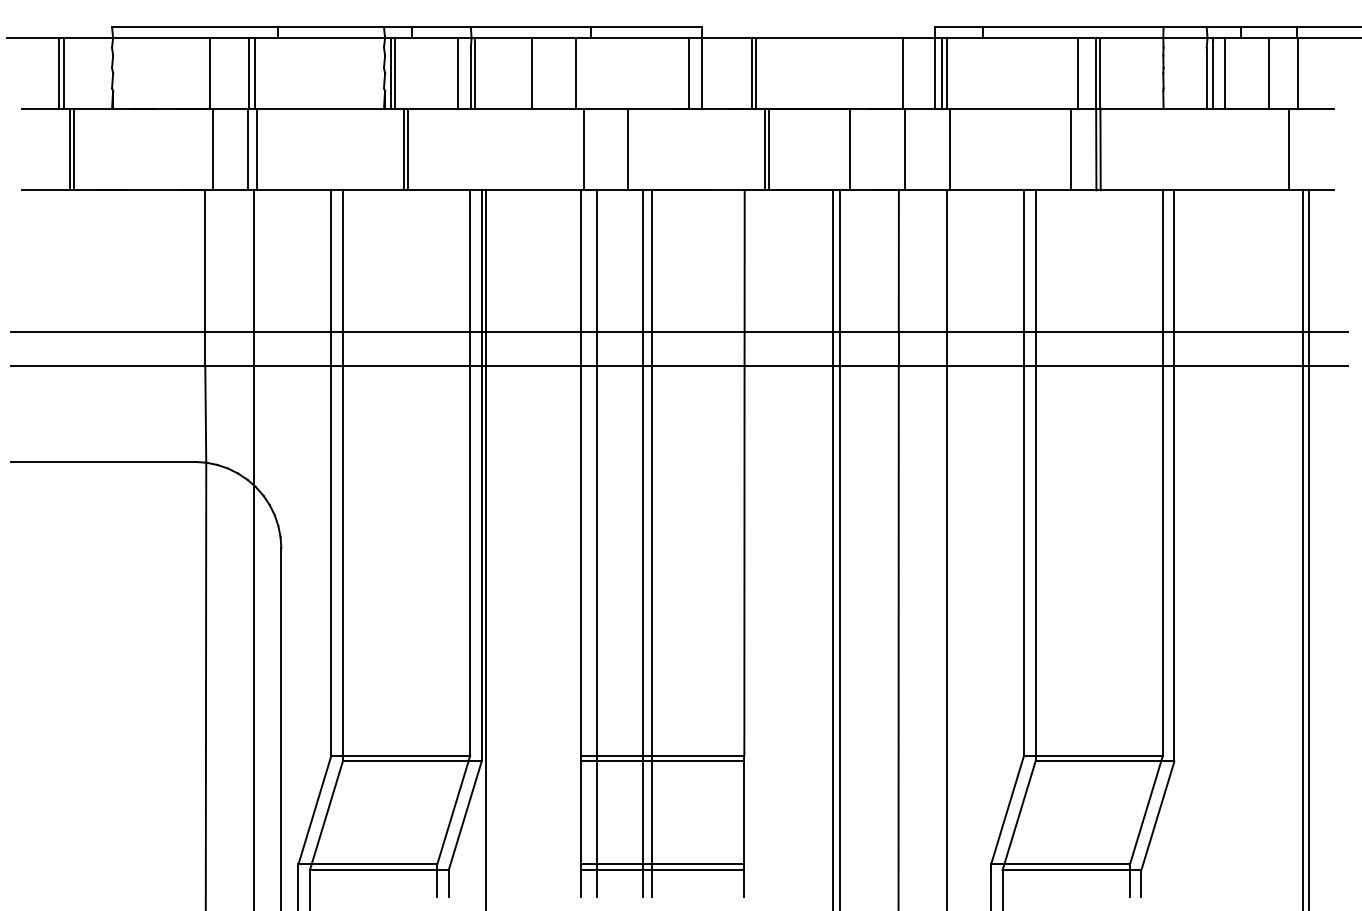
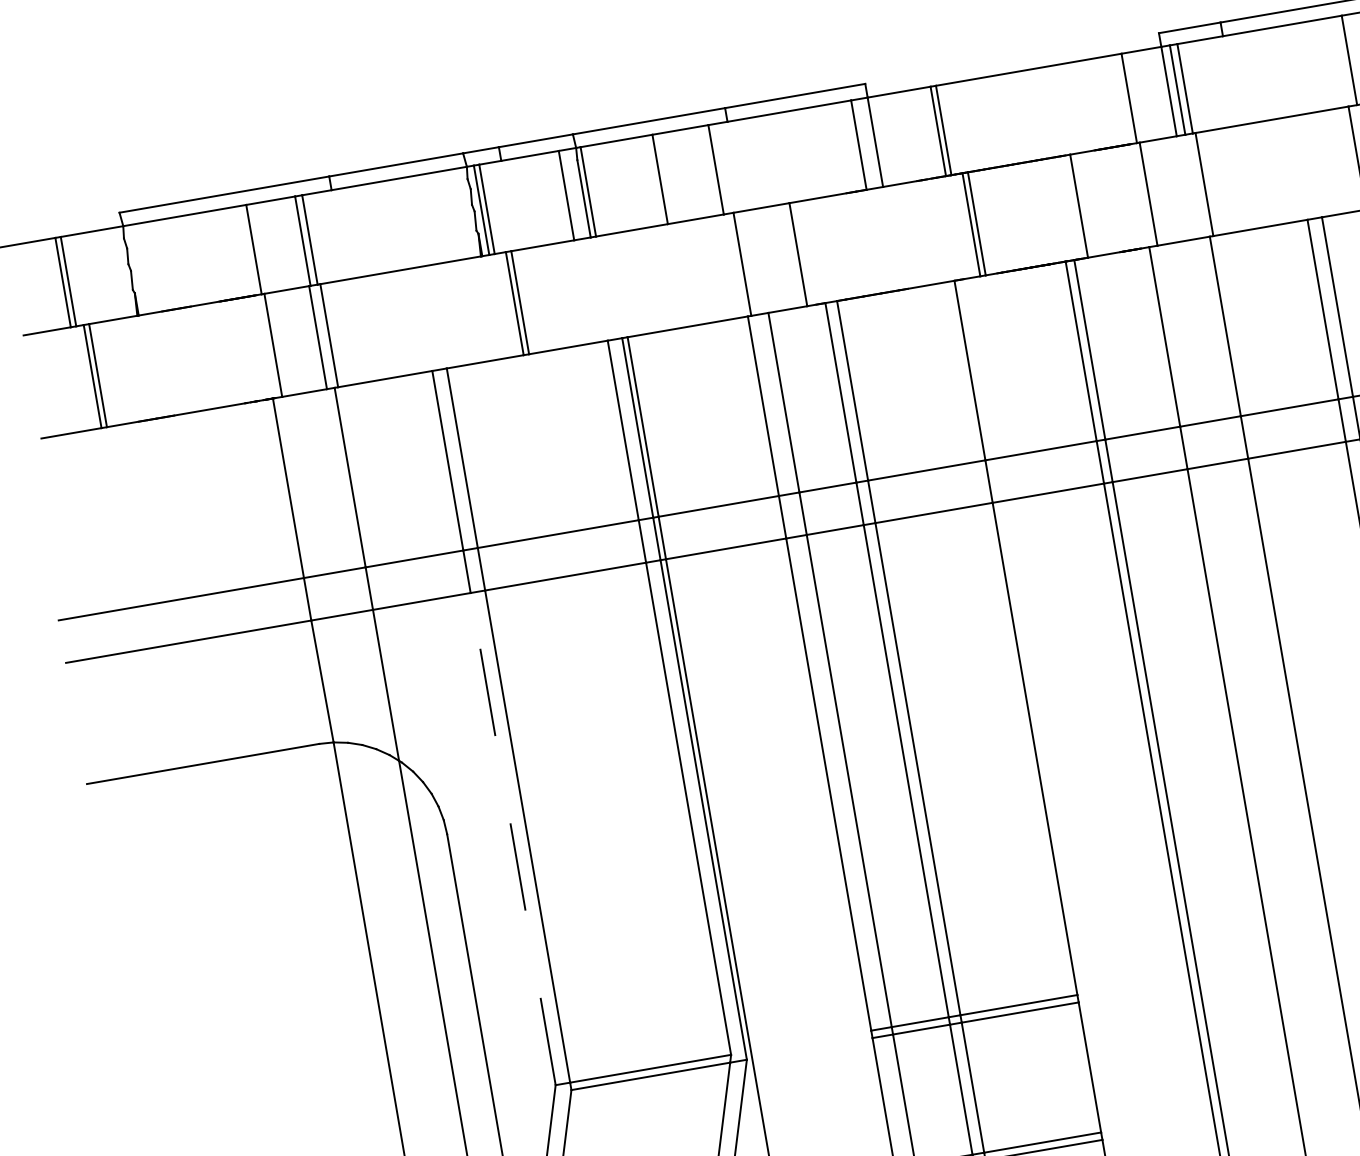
line: (331, 560) -> (513, 838), solid -> dashed

